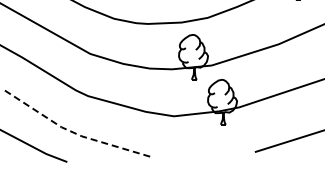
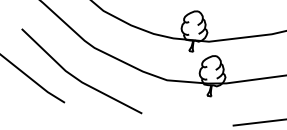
line: (75, 133) -> (77, 78), dashed -> solid

